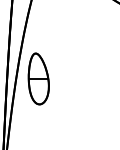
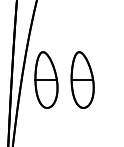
part: (71, 78) -> (82, 79), added

